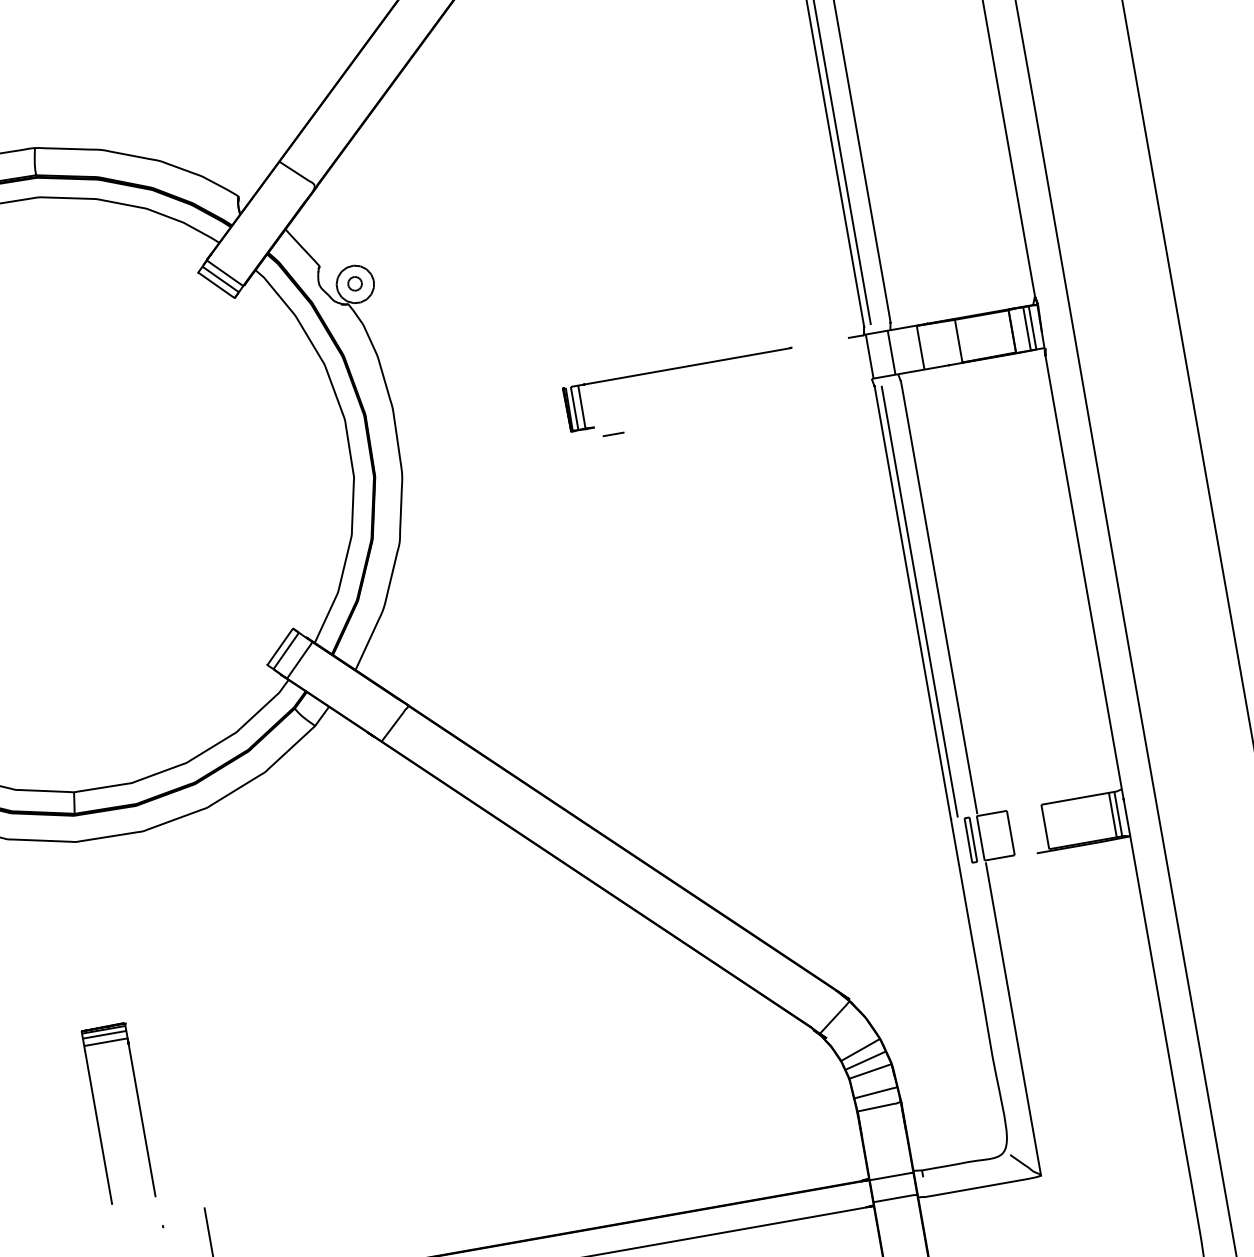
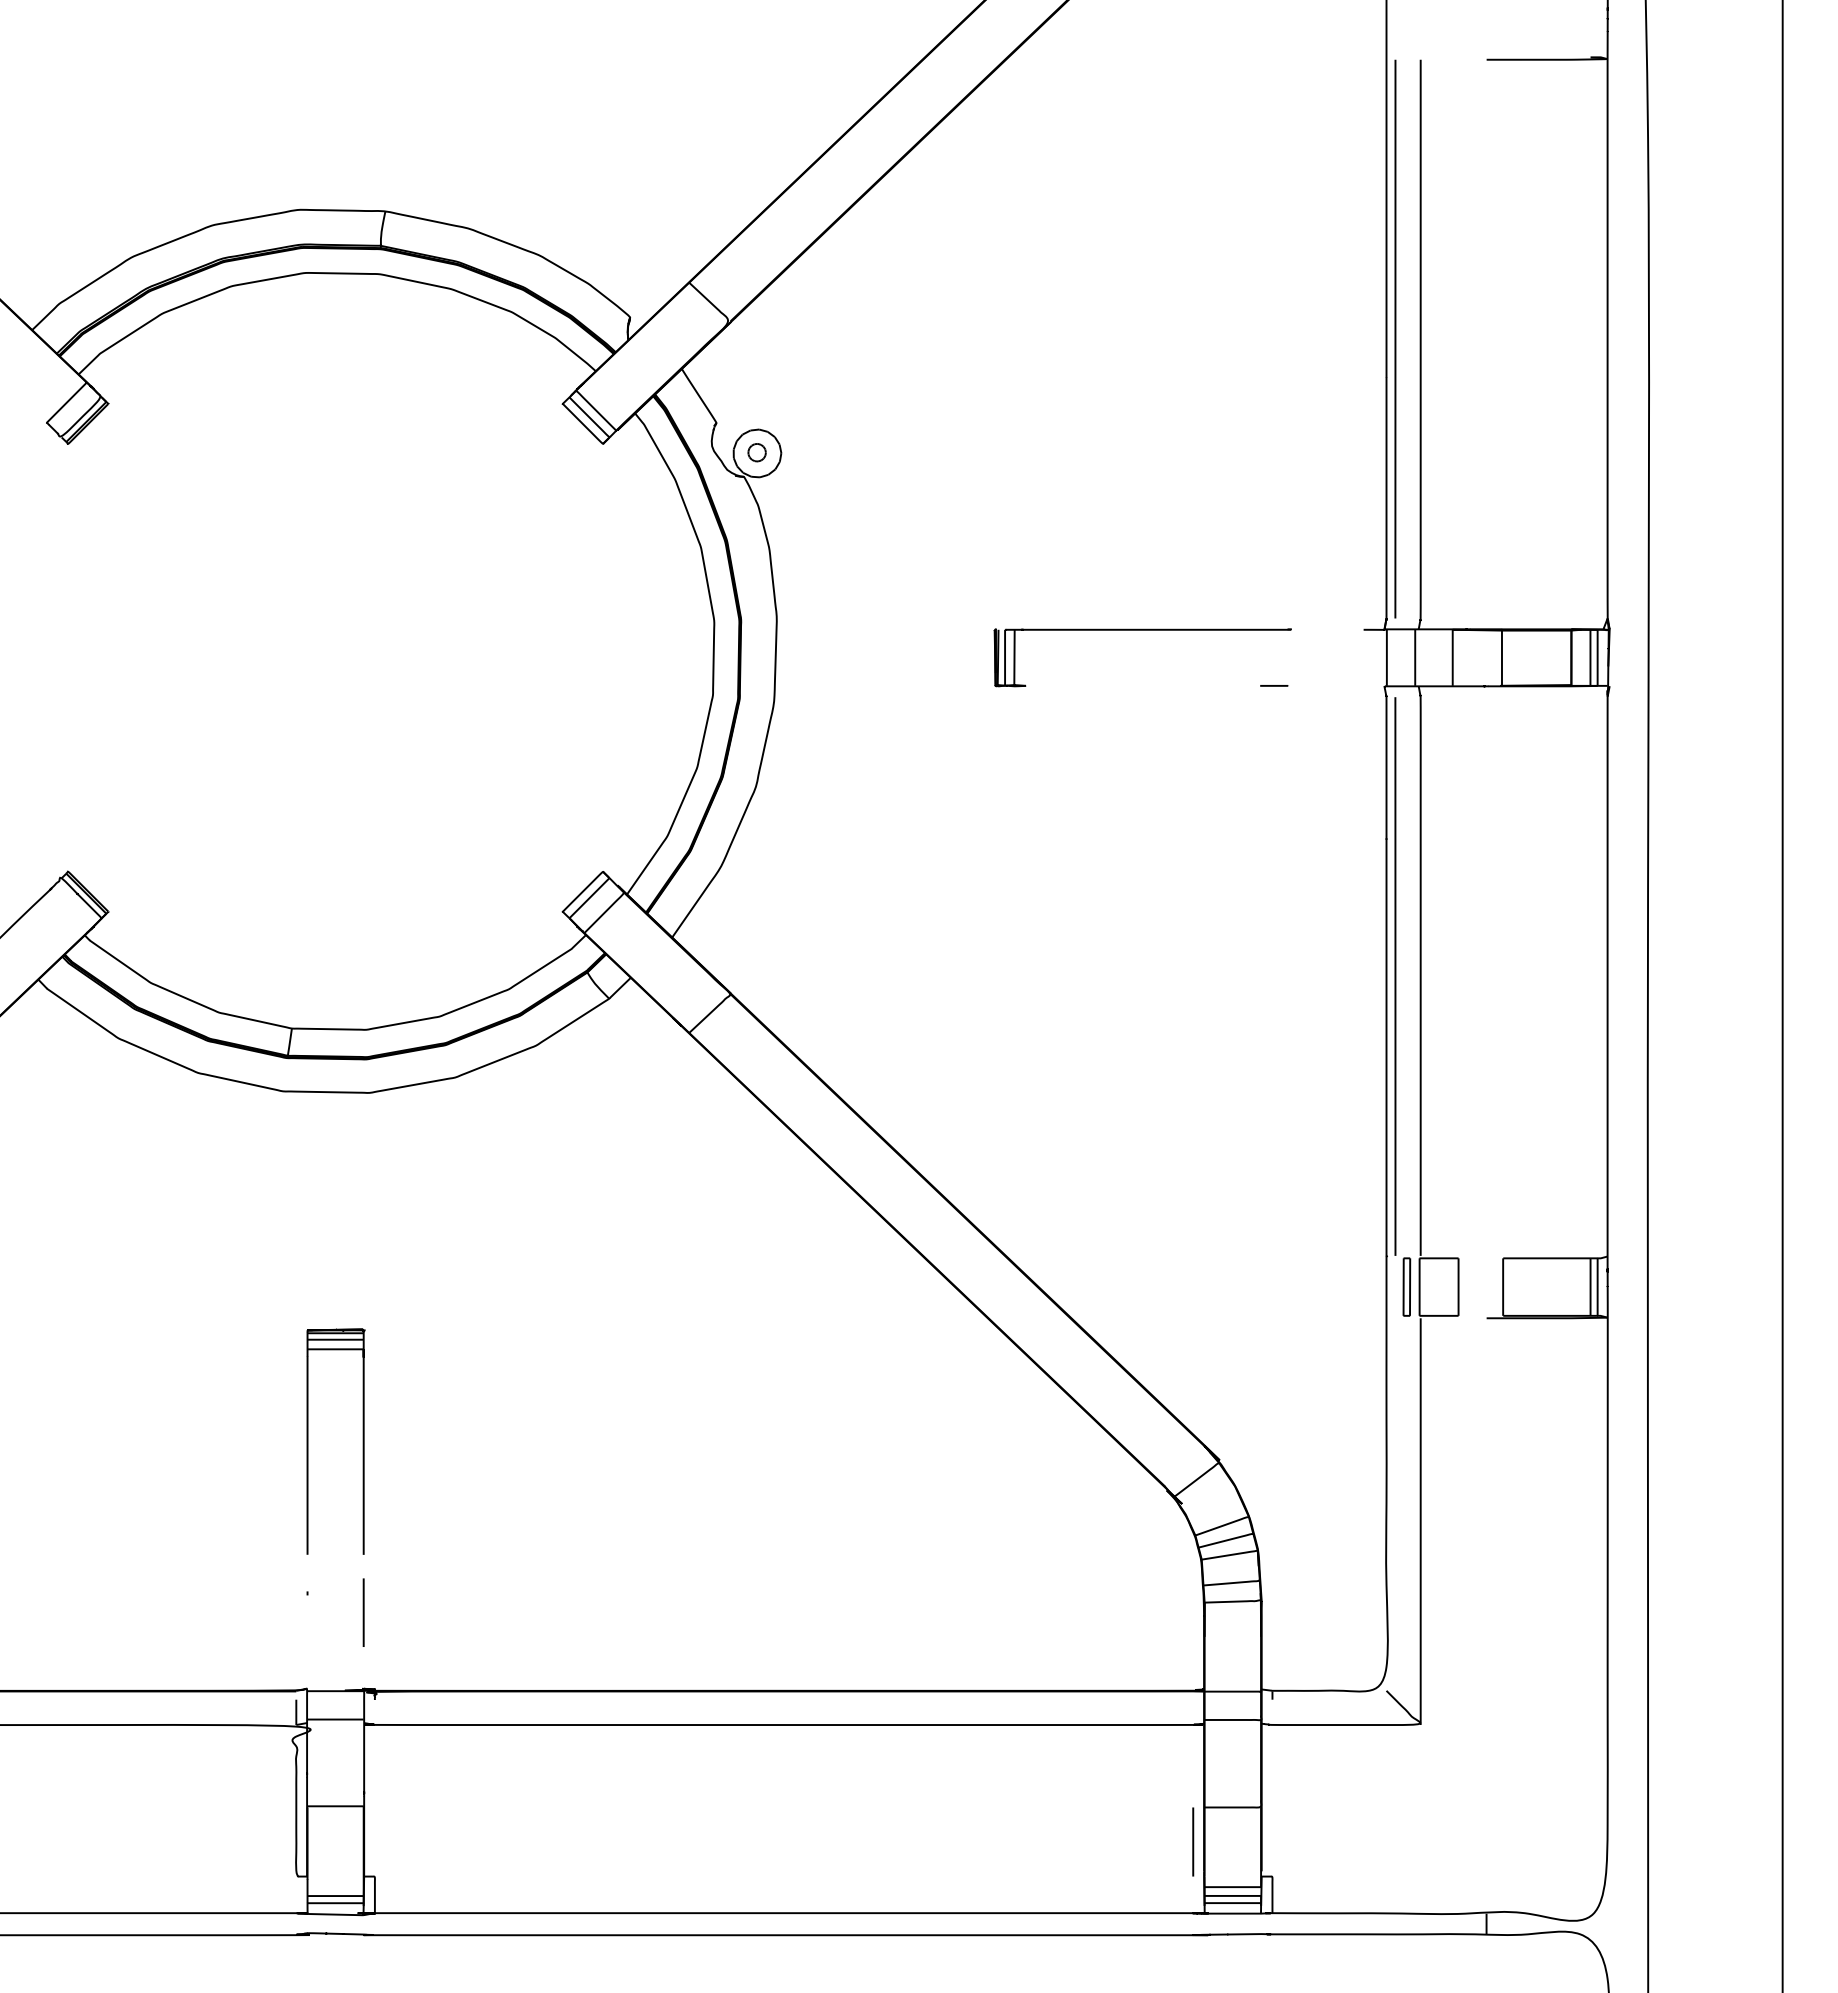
line: (613, 434) -> (1274, 685), moved
part: (97, 1117) -> (308, 1441), moved

